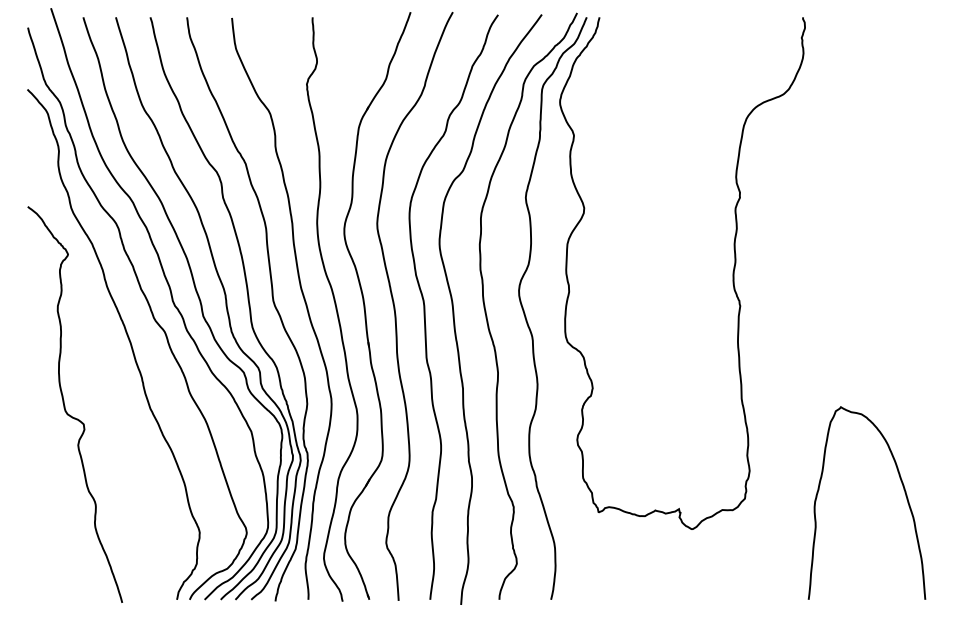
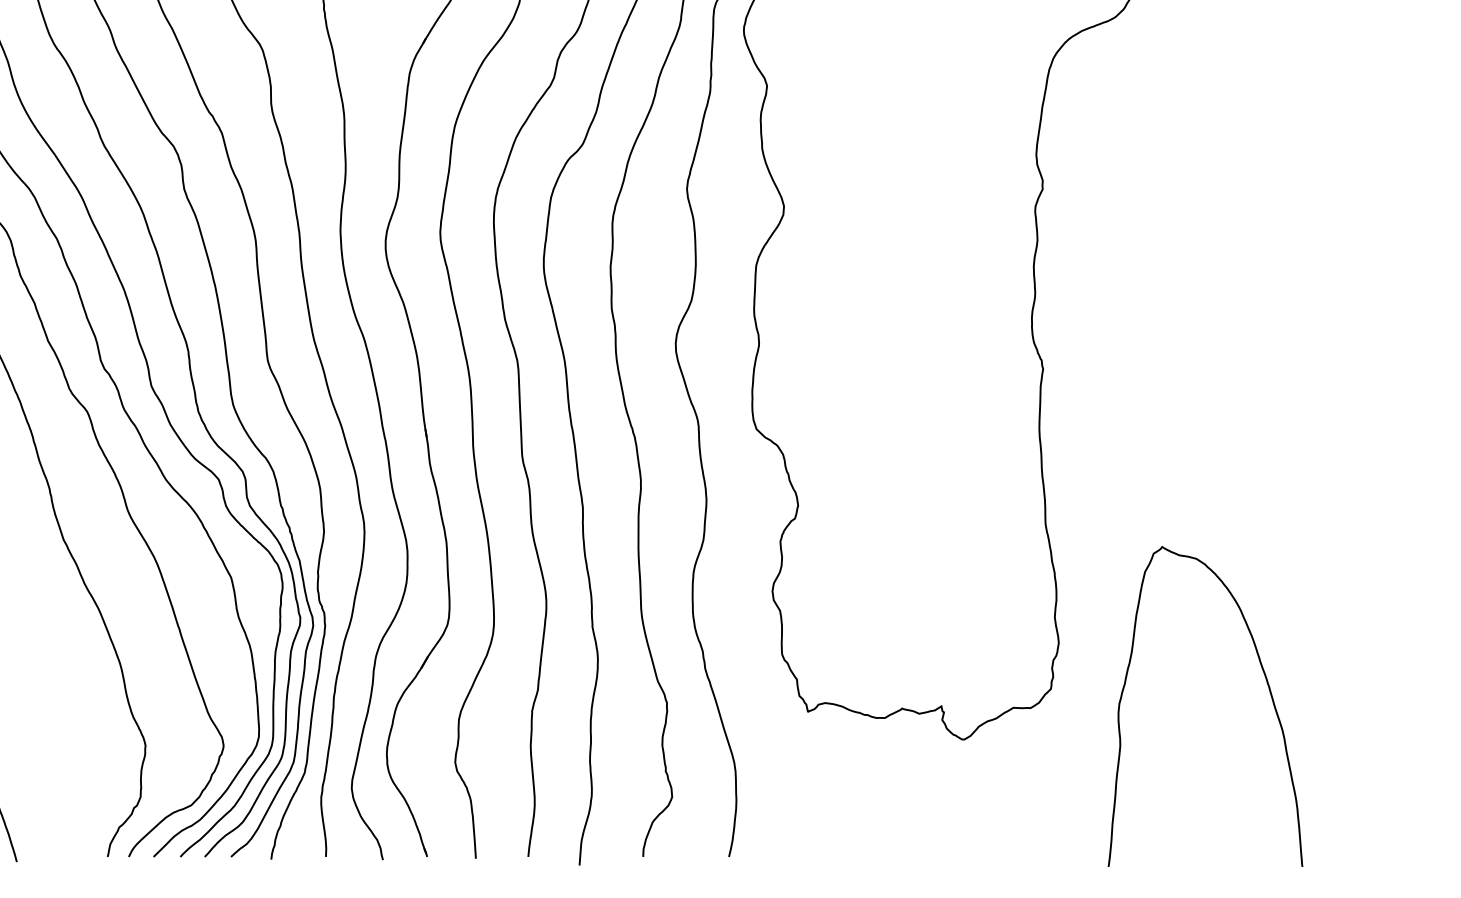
curve: (903, 489) -> (1266, 683), moved

